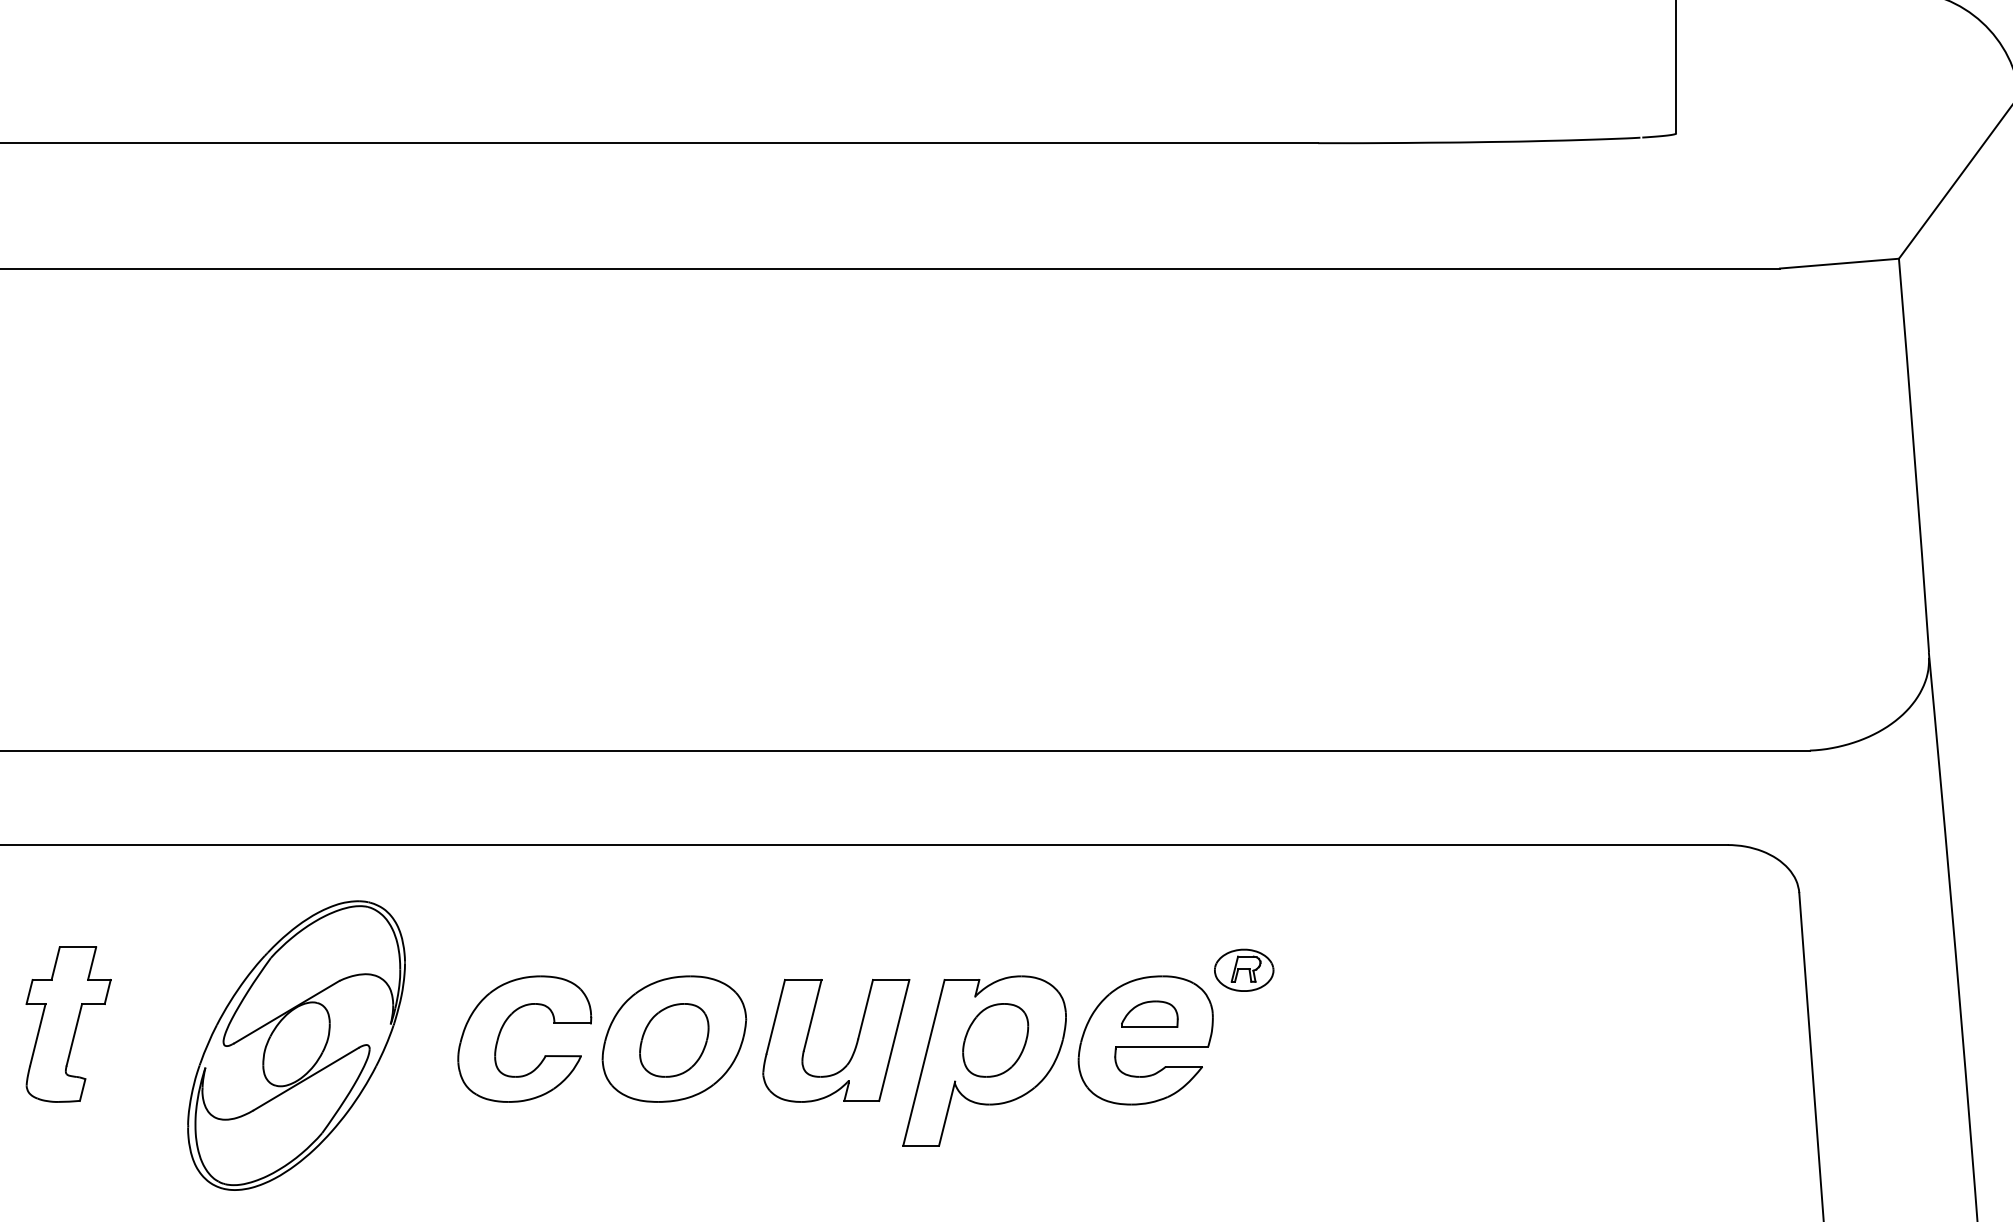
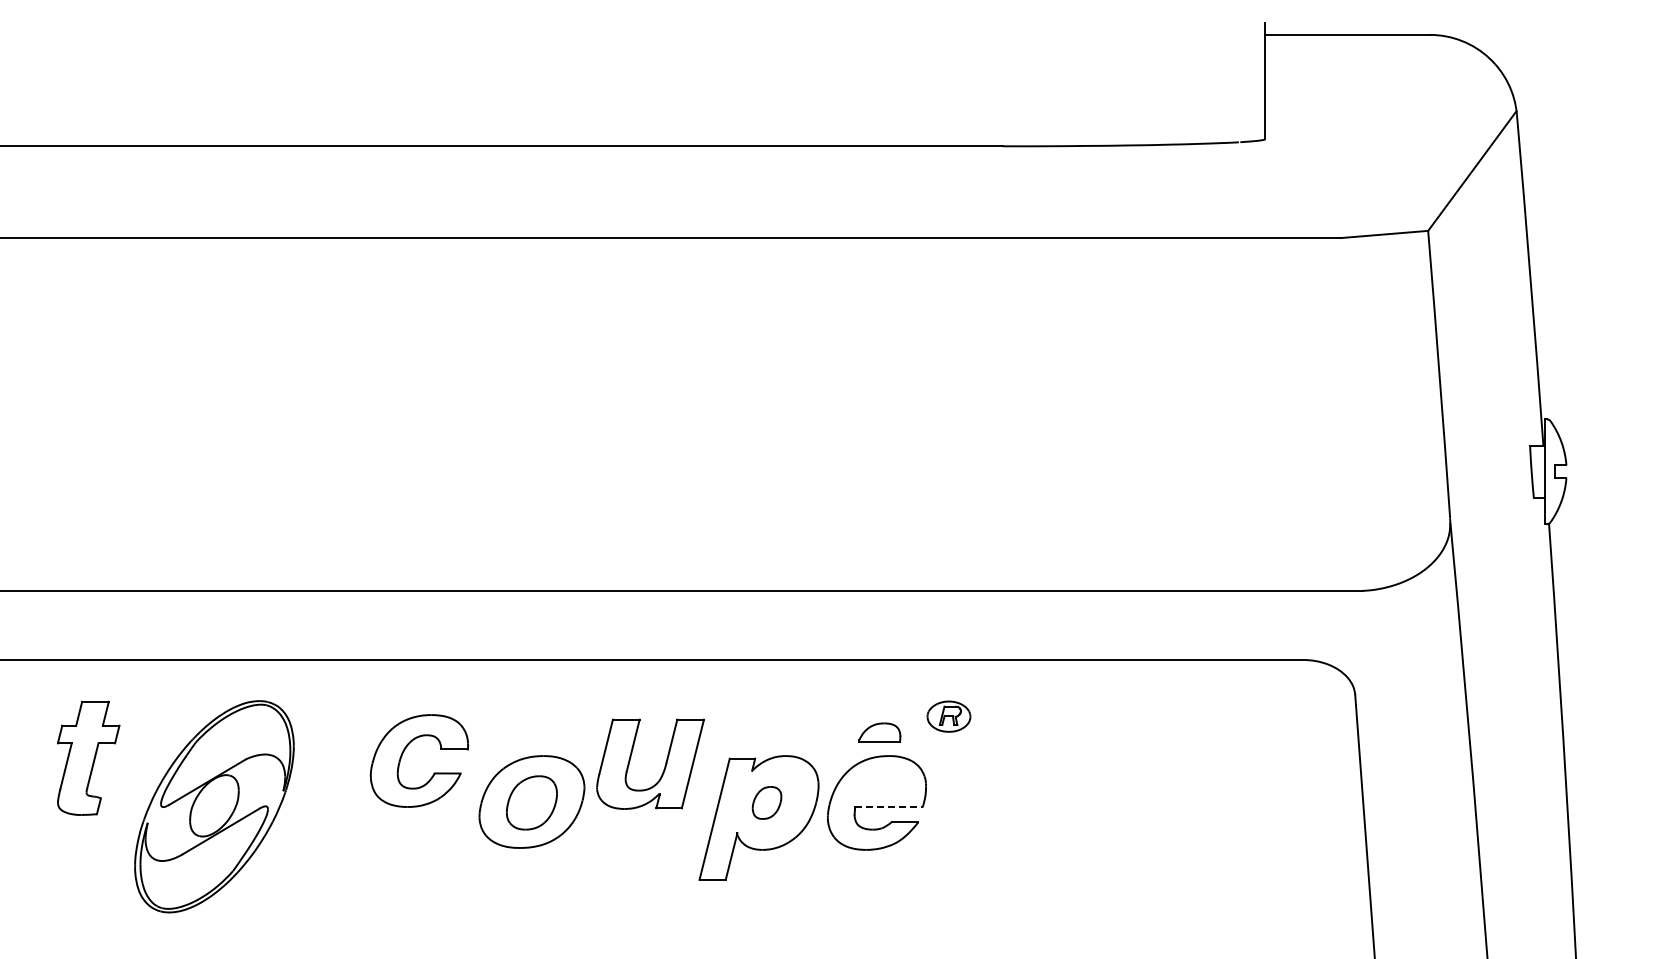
part: (1243, 970) -> (948, 716), moved
part: (1149, 1013) -> (879, 732), moved
part: (68, 1023) -> (88, 757), moved
part: (501, 1032) -> (402, 756), moved
part: (994, 1039) -> (766, 802), size x0.6
part: (855, 1042) -> (664, 765), moved
part: (296, 1045) -> (214, 806), moved
line: (1161, 1046) -> (888, 807), solid -> dashed

